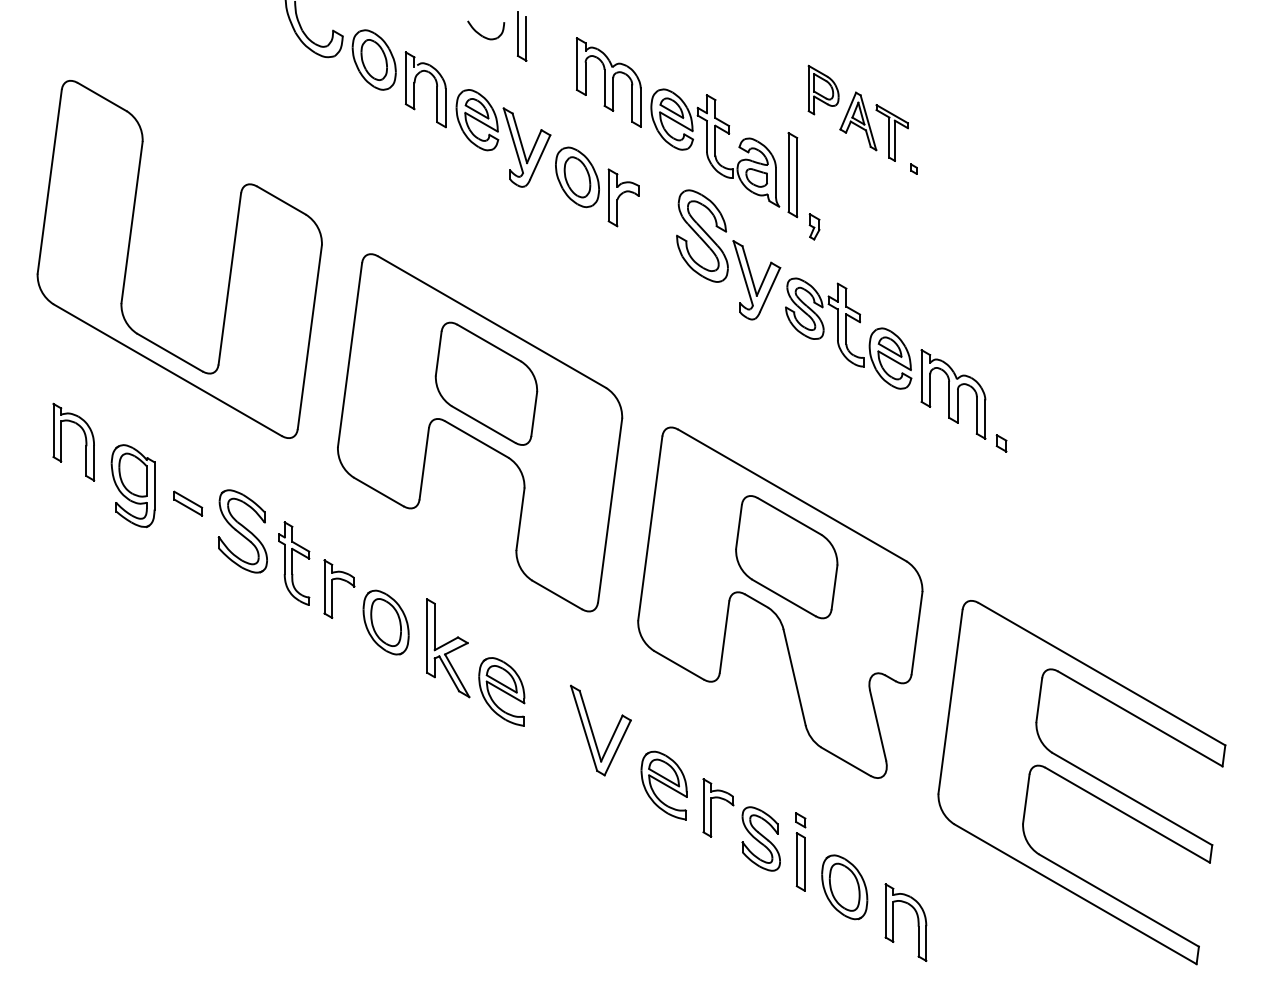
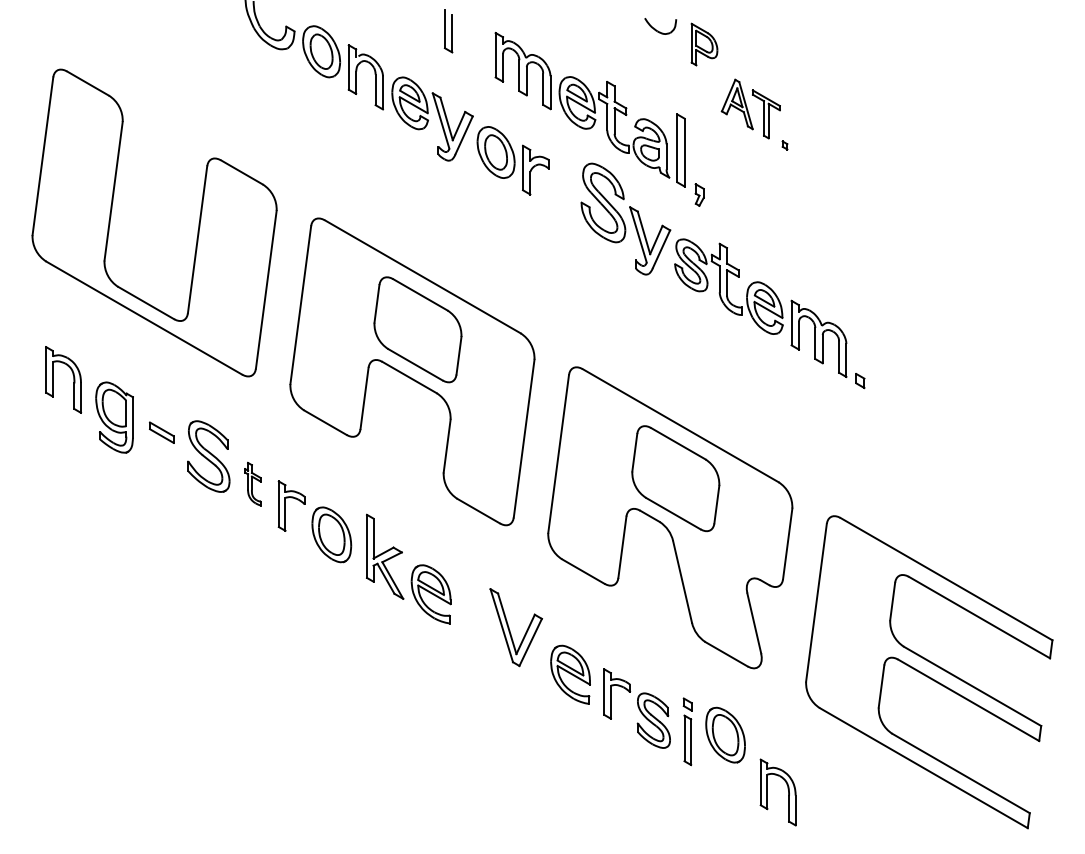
part: (485, 30) -> (660, 26), moved
part: (823, 90) -> (704, 44), moved
part: (293, 562) -> (252, 483), size x0.6
part: (844, 886) -> (725, 734), moved

